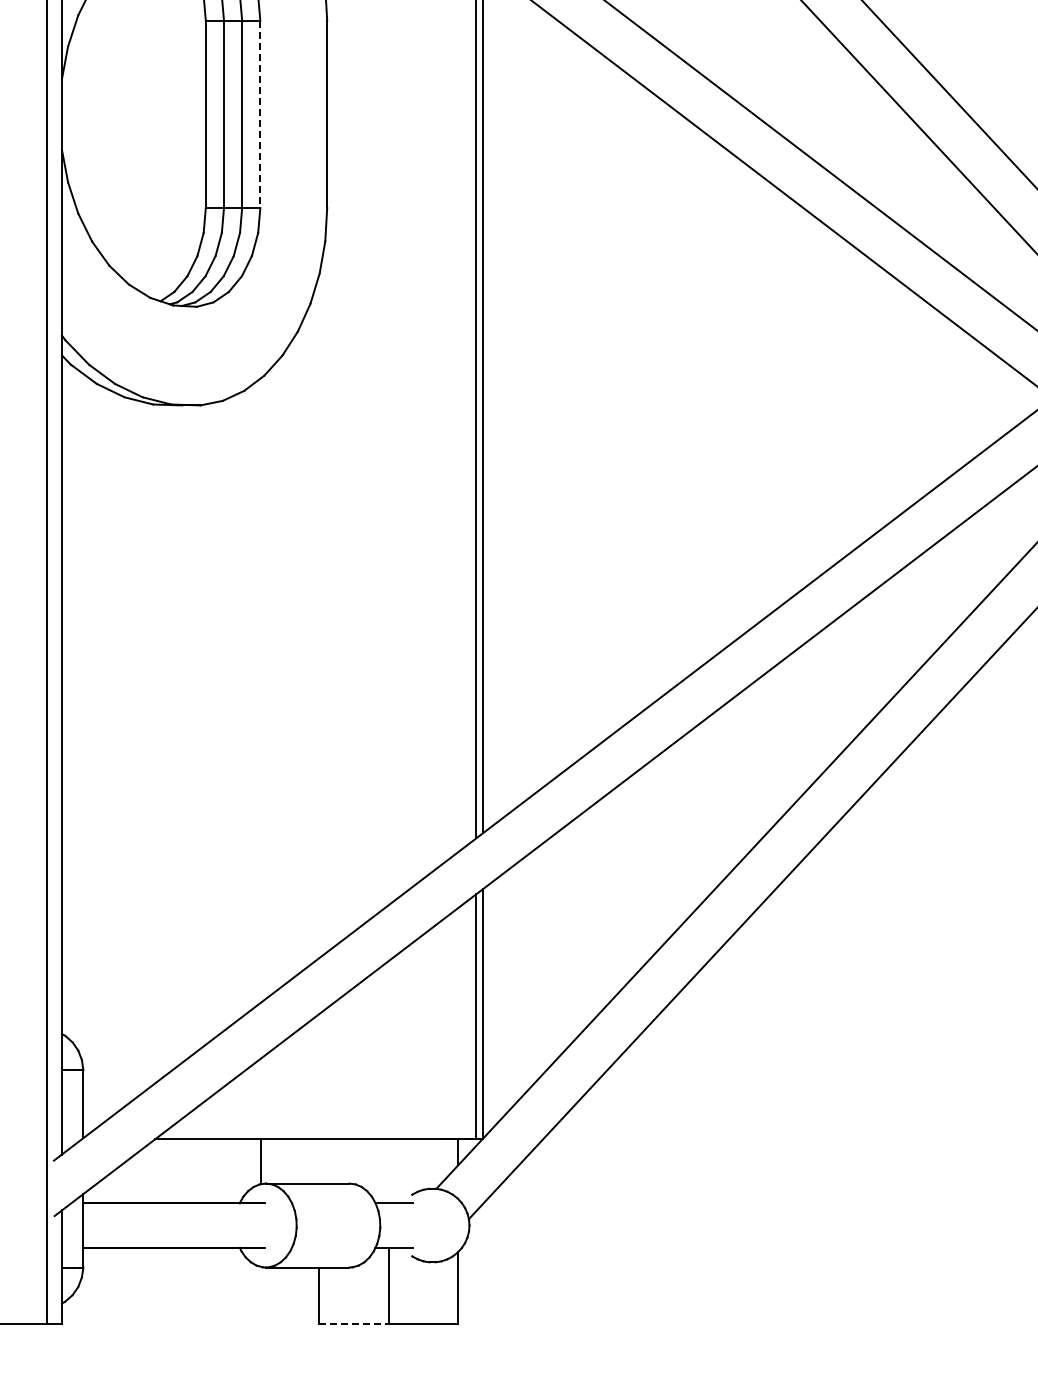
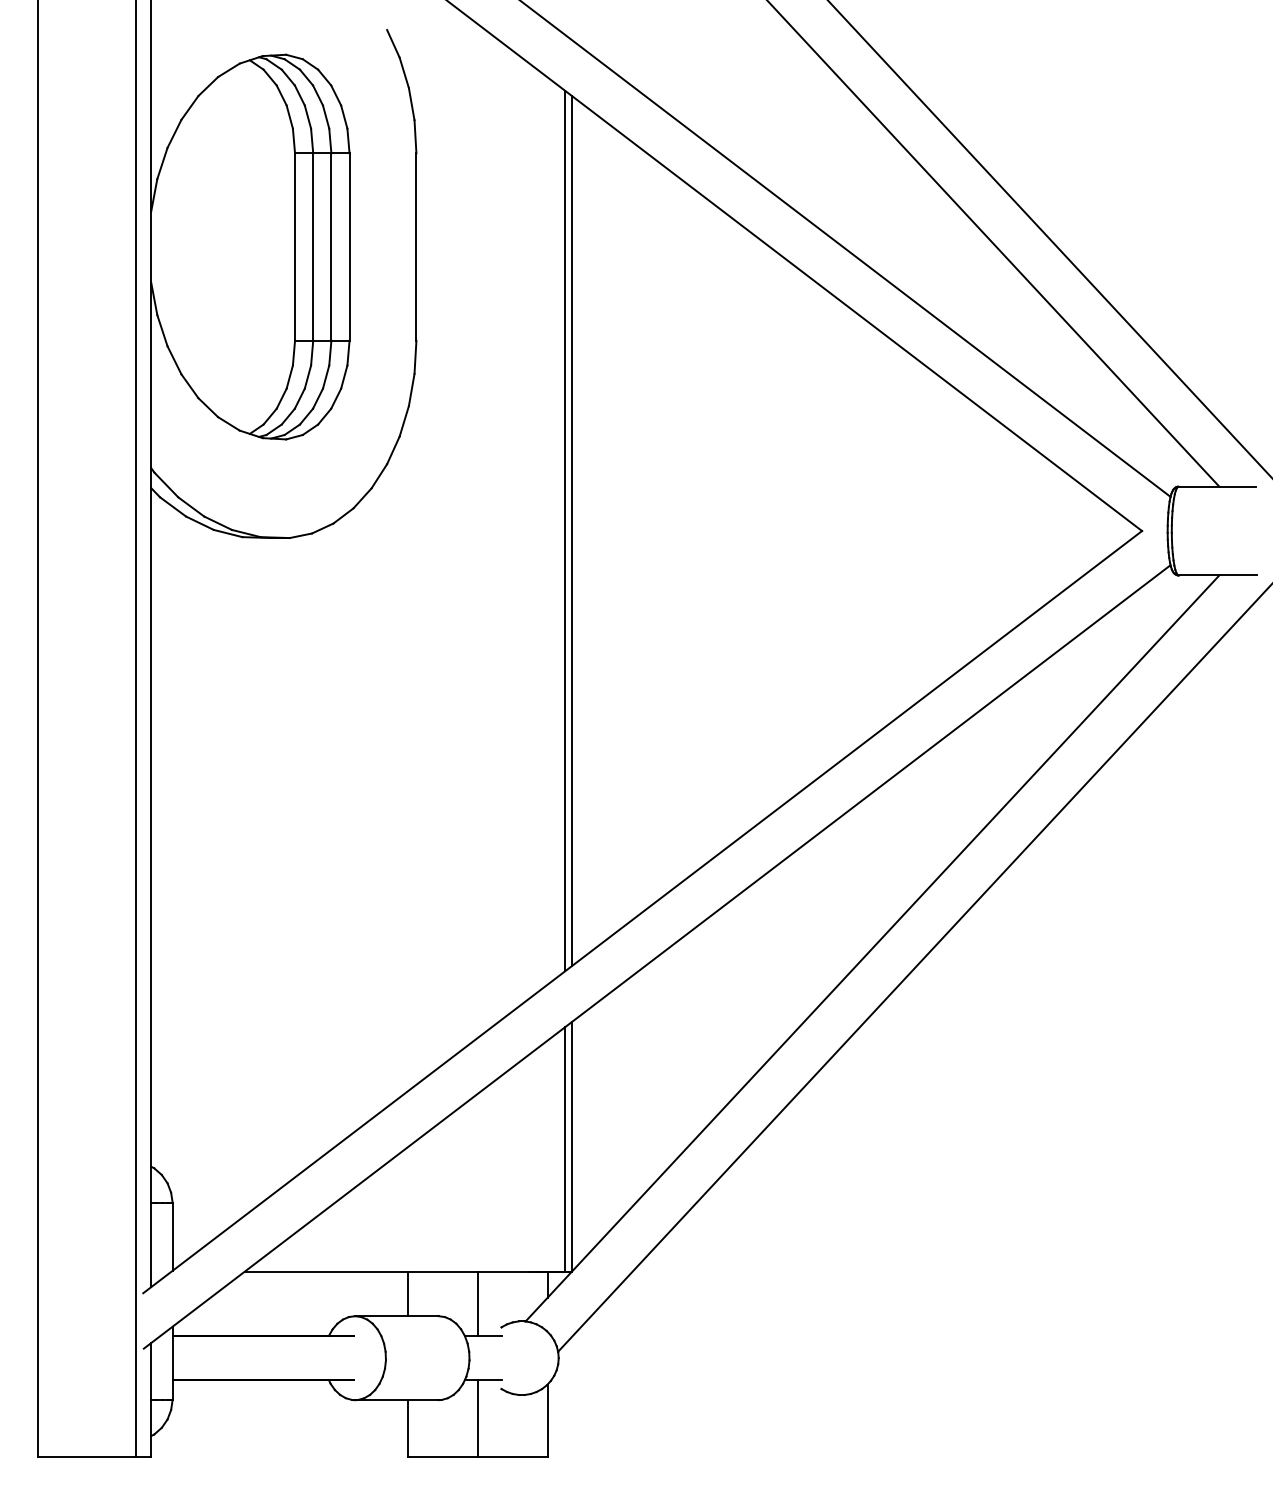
line: (260, 114) -> (349, 247), dashed -> solid
line: (260, 1160) -> (407, 1293), moved
line: (389, 1170) -> (478, 1303), added
line: (354, 1323) -> (443, 1456), dashed -> solid

